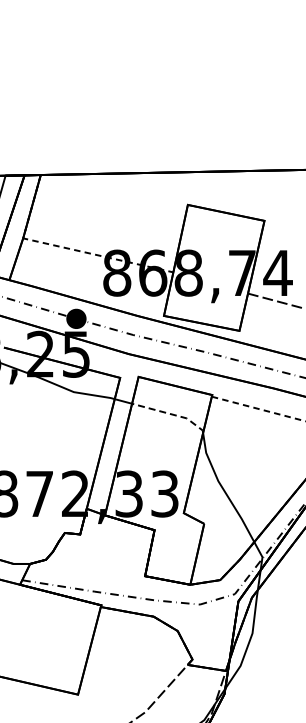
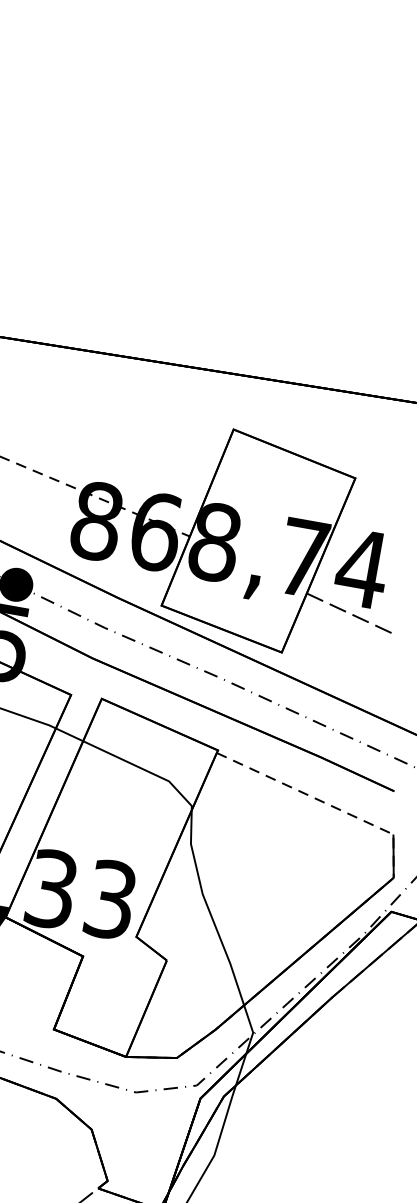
line: (171, 414) -> (145, 770), dashed -> solid

